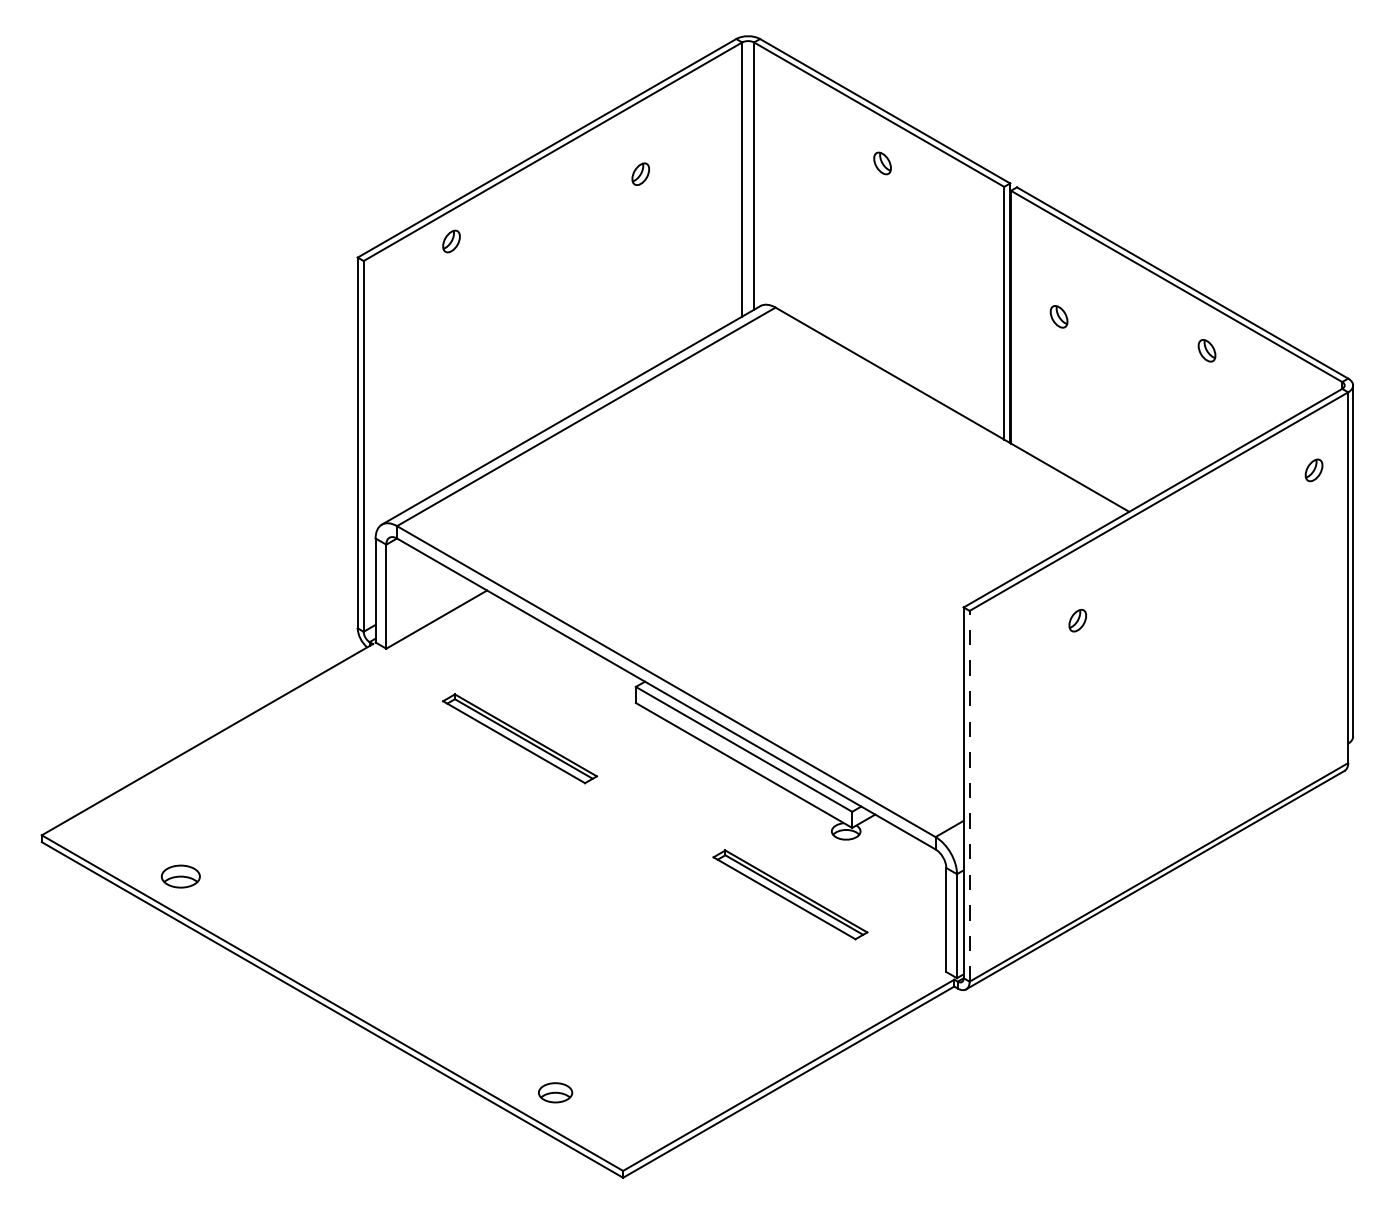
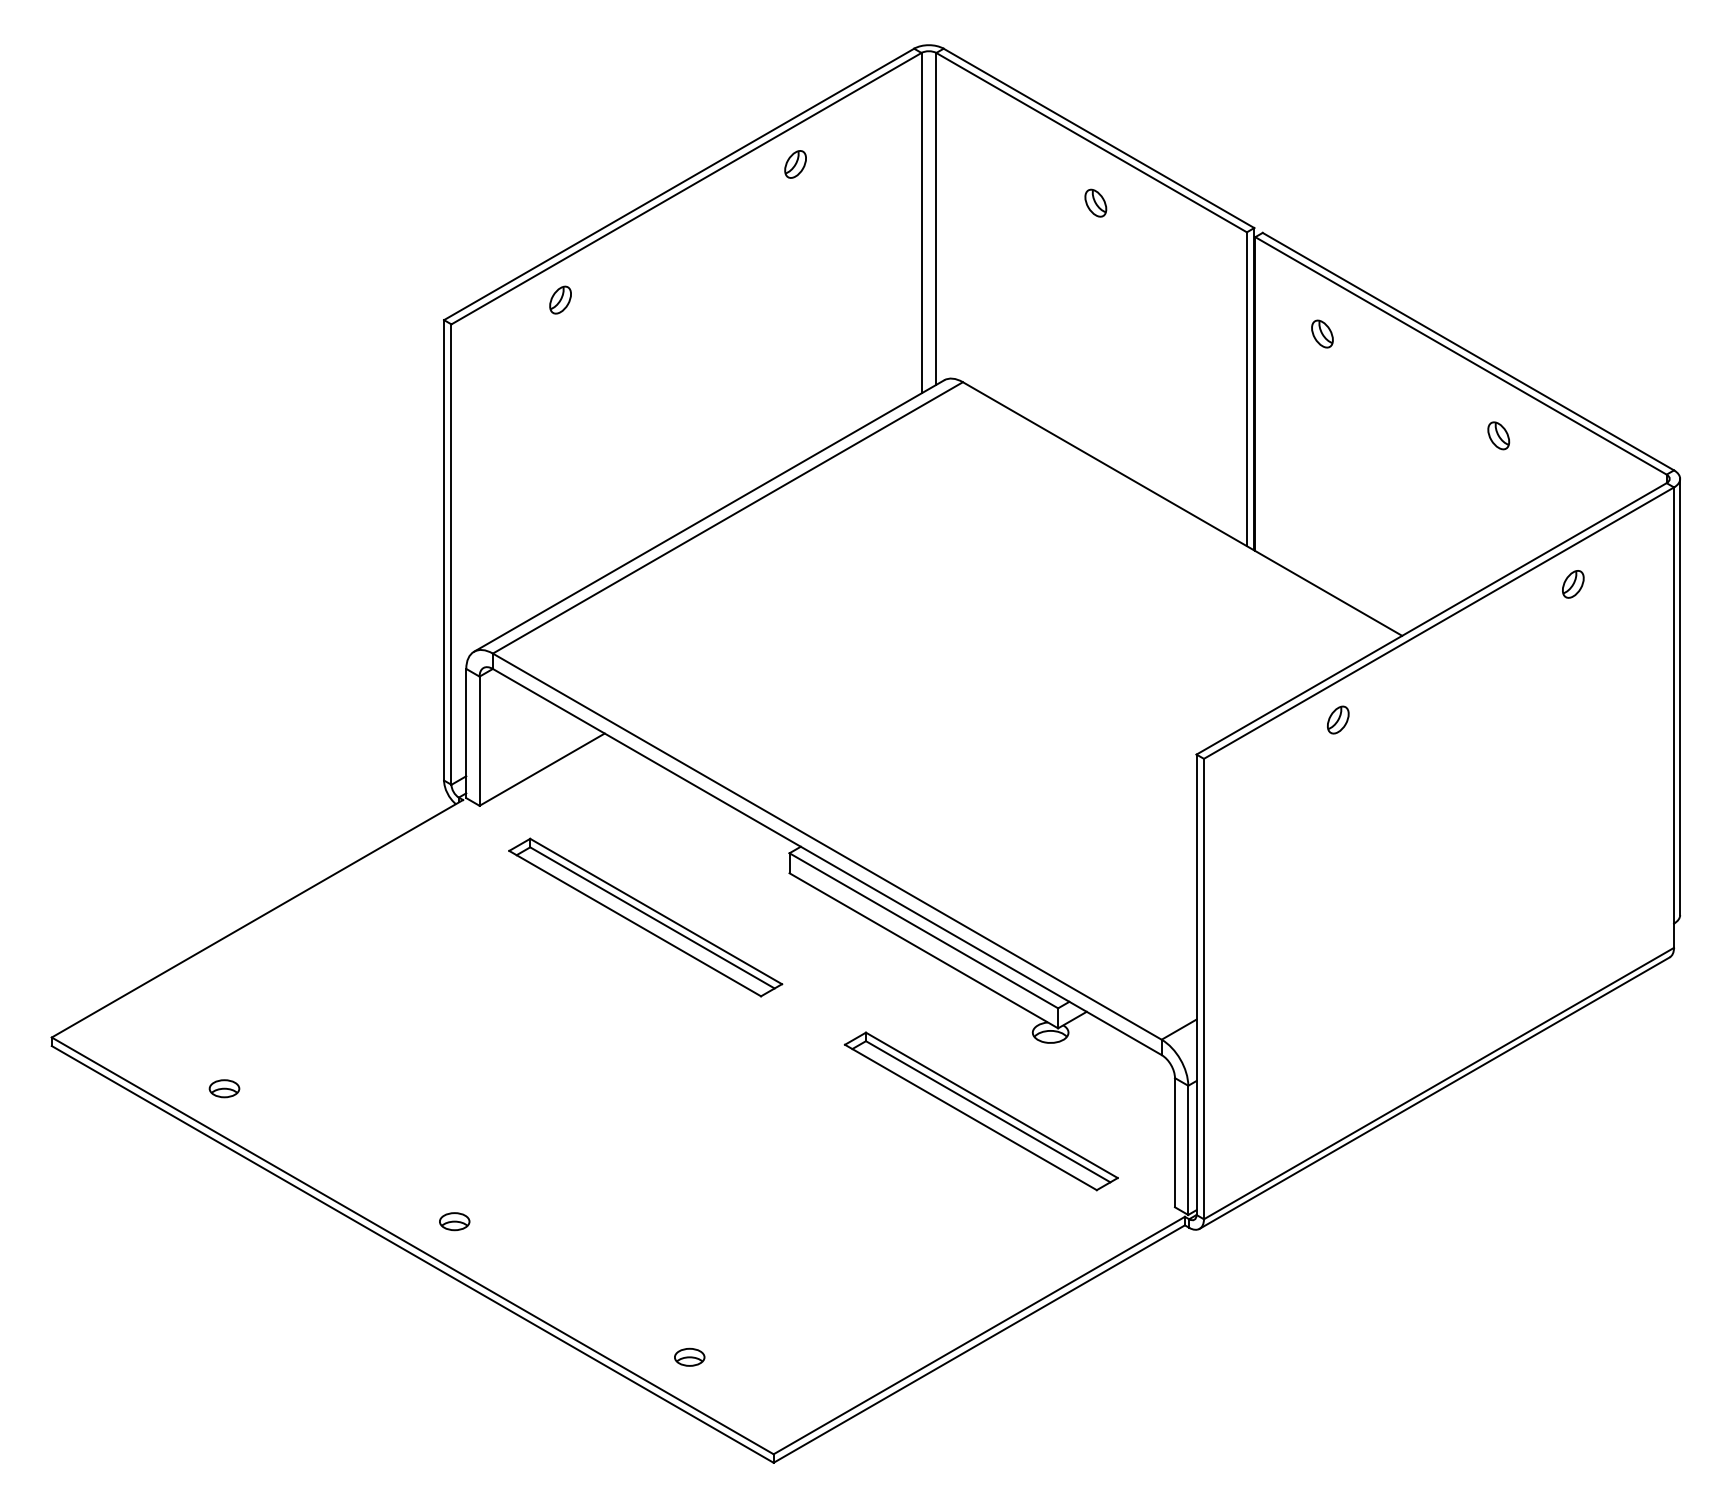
part: (640, 173) -> (795, 163), moved
part: (1058, 316) -> (1321, 333), moved
part: (1313, 470) -> (1572, 584), moved
part: (1077, 620) -> (1337, 719), moved
part: (519, 738) -> (644, 917), size x1.43
line: (969, 795) -> (1203, 988), dashed -> solid
part: (180, 876) -> (223, 1088), size x0.62
part: (790, 894) -> (981, 1111), size x1.43
part: (366, 983) -> (454, 1221), added
part: (555, 1092) -> (689, 1356), size x0.71

